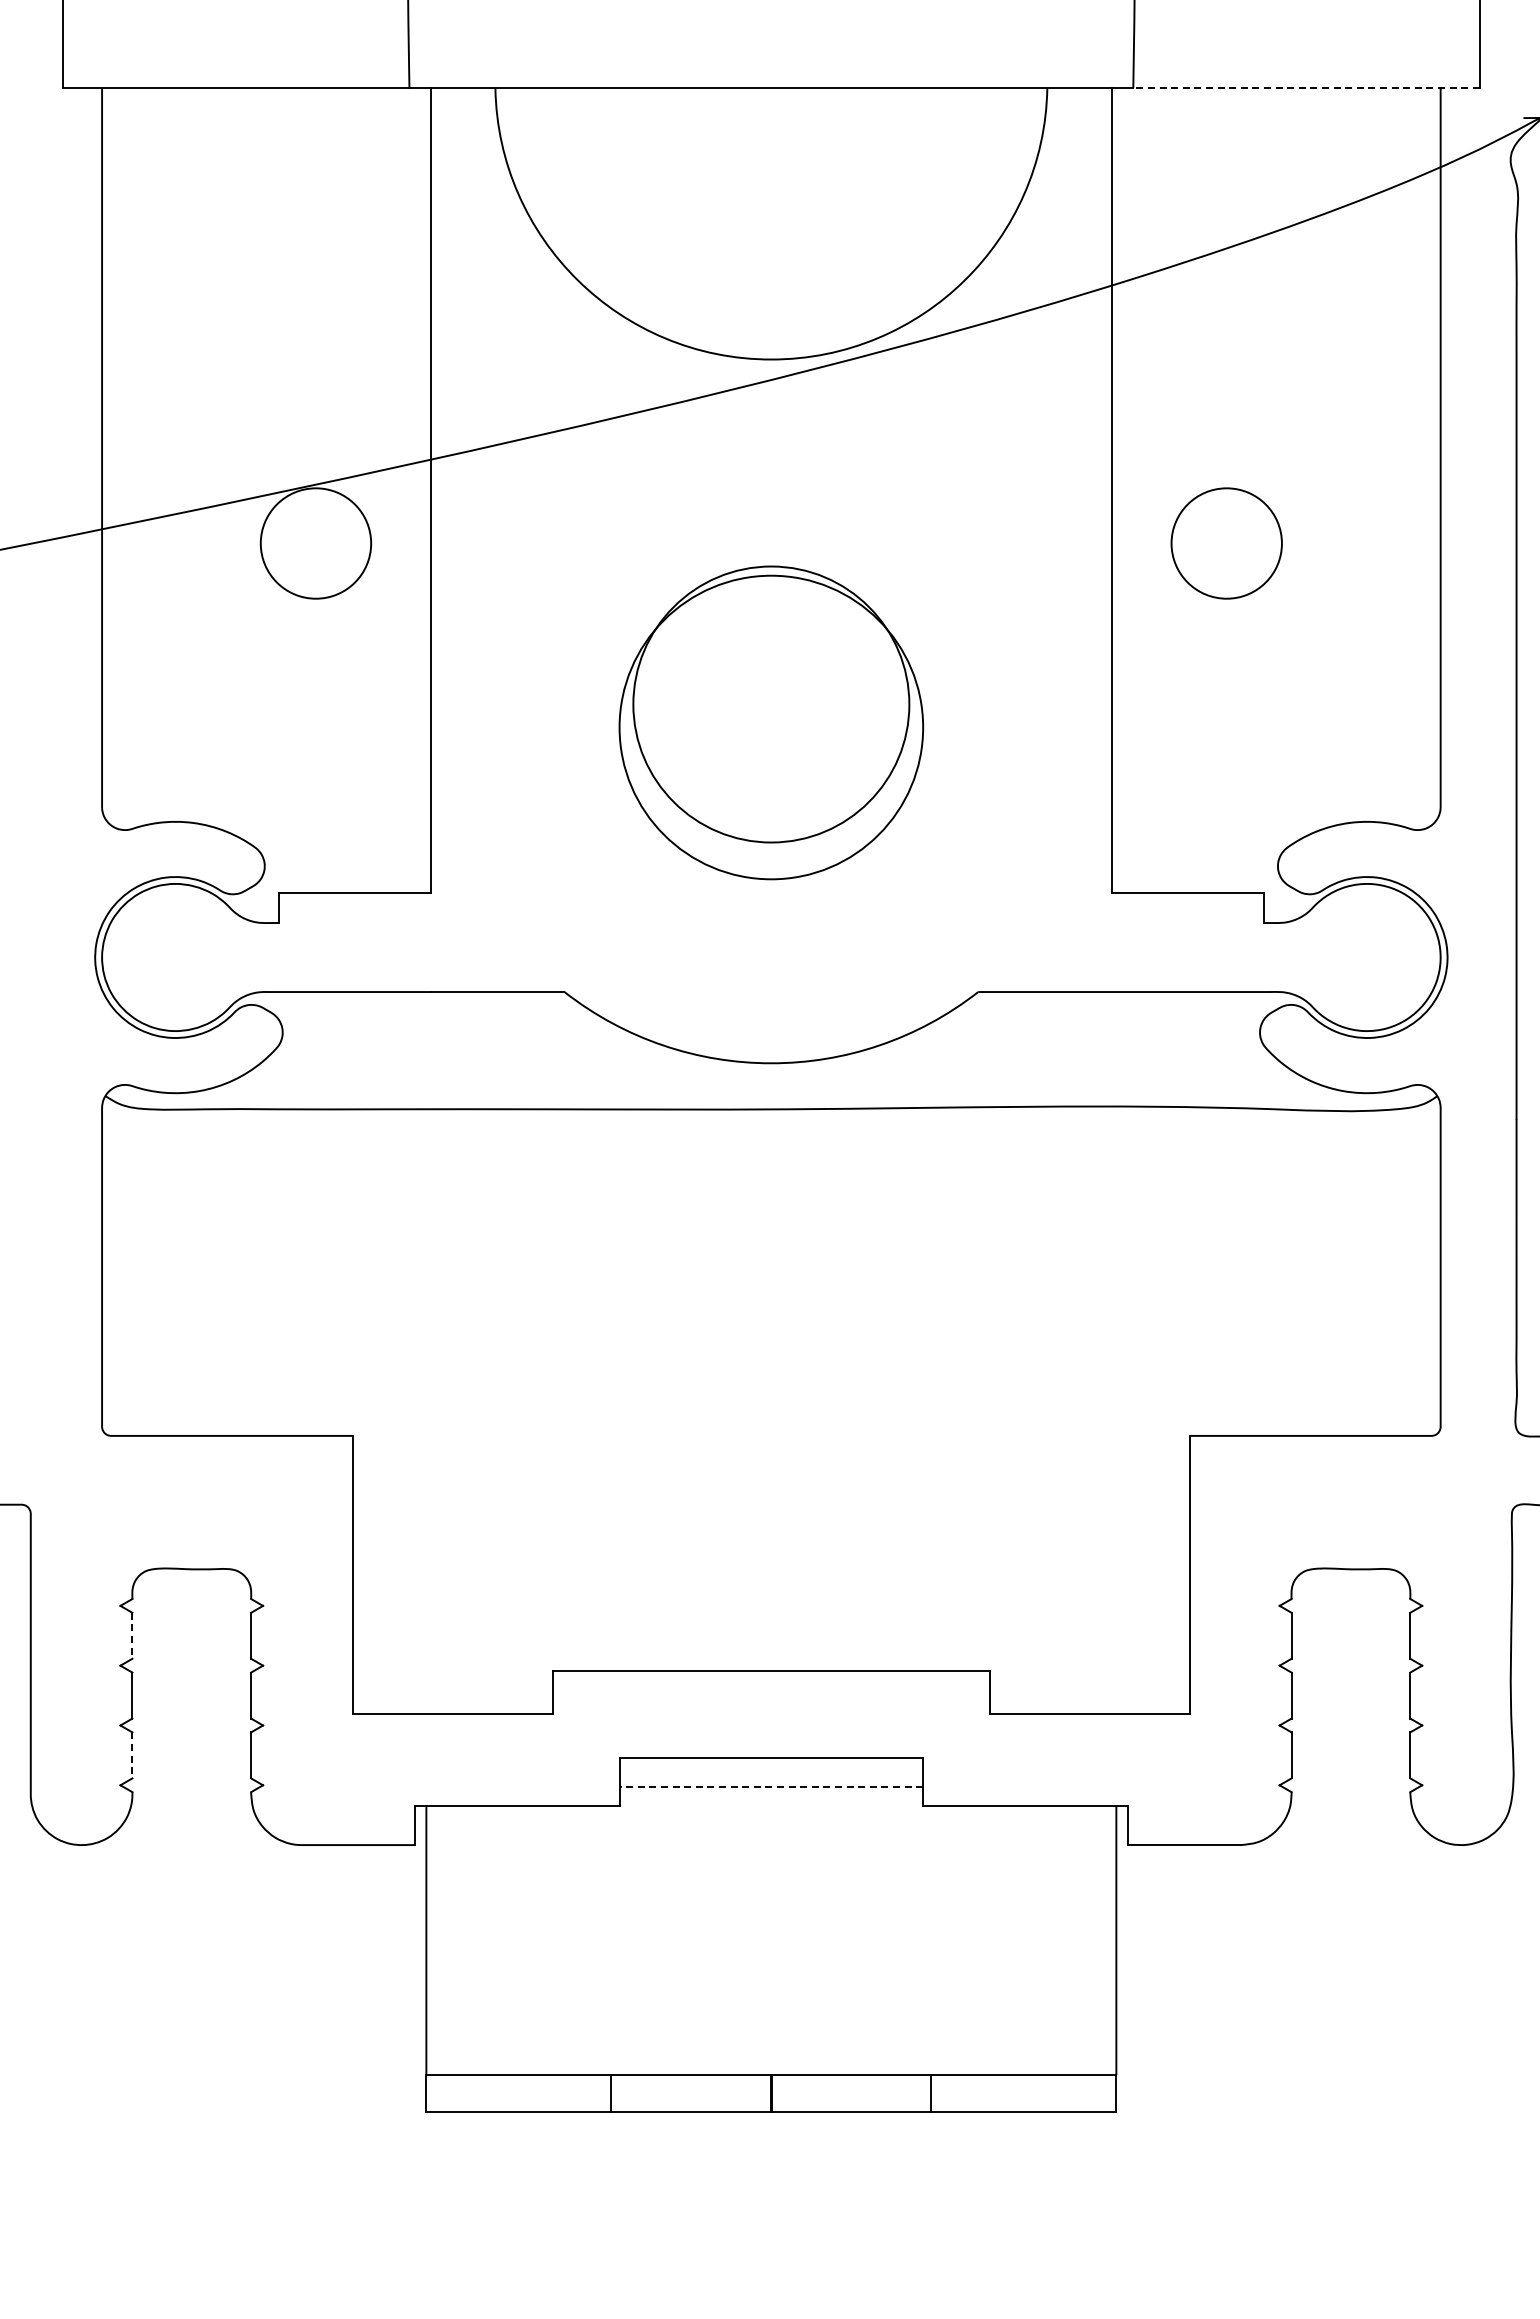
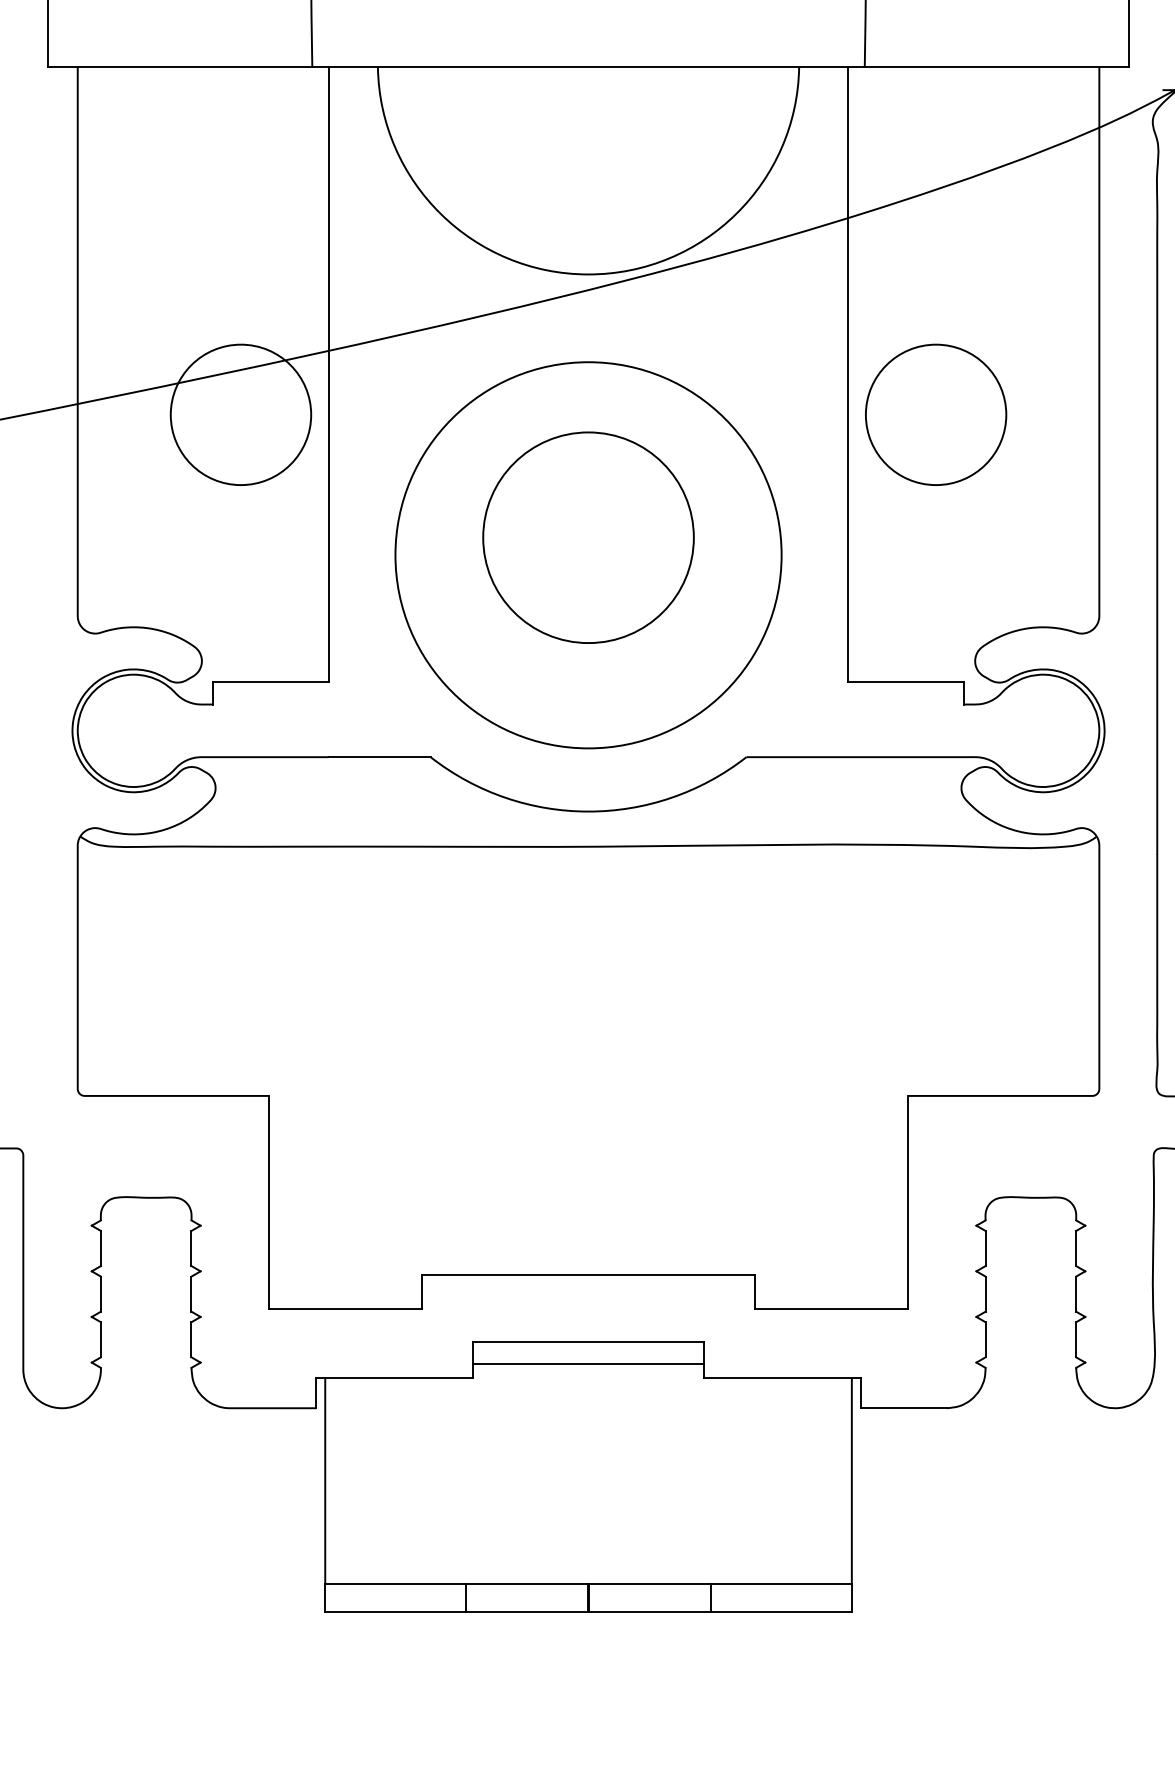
line: (1306, 88) -> (996, 67), dashed -> solid
circle: (315, 543) -> (240, 414), size x1.67
circle: (1226, 543) -> (935, 414), size x1.67
circle: (771, 727) -> (588, 555), size x1.67
line: (132, 1635) -> (100, 1248), dashed -> solid
line: (132, 1755) -> (100, 1339), dashed -> solid
line: (771, 1787) -> (588, 1364), dashed -> solid

